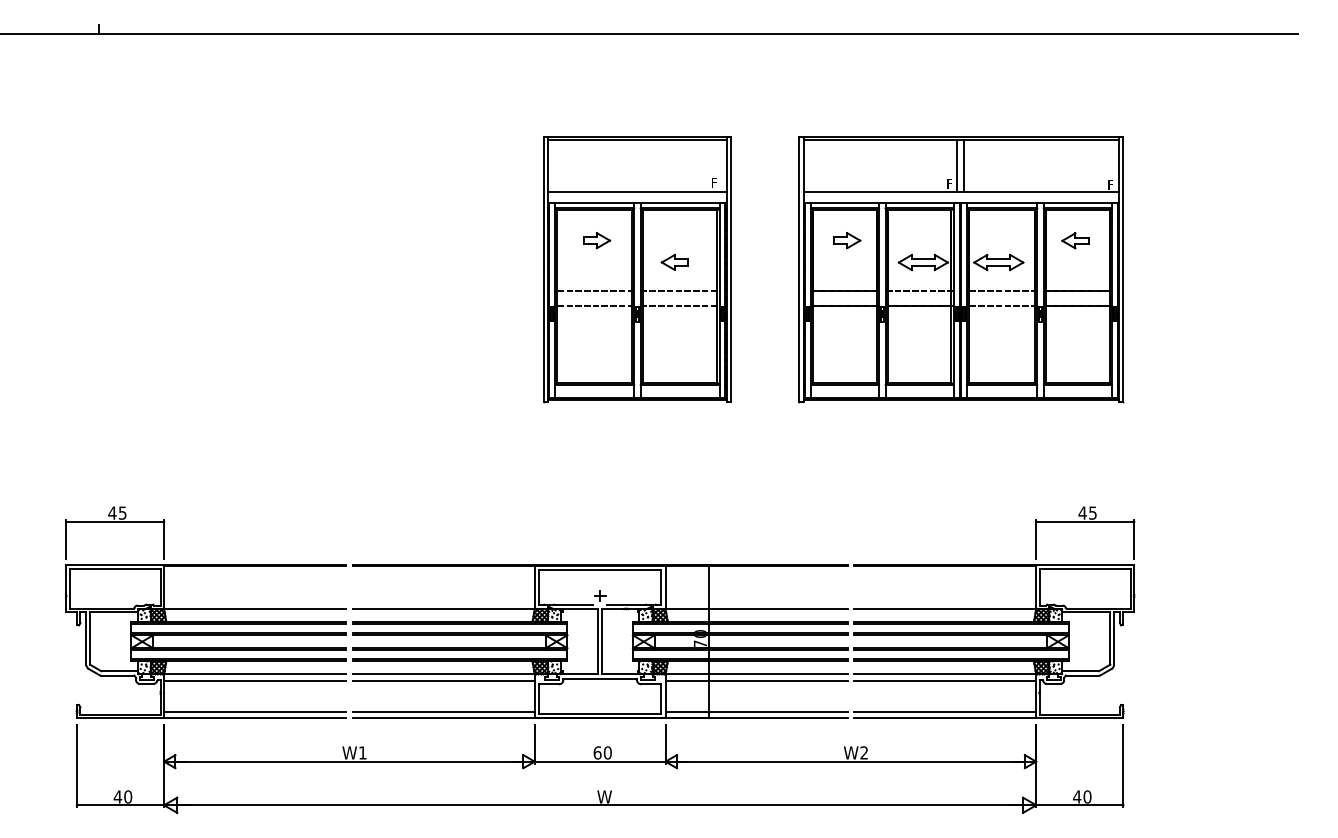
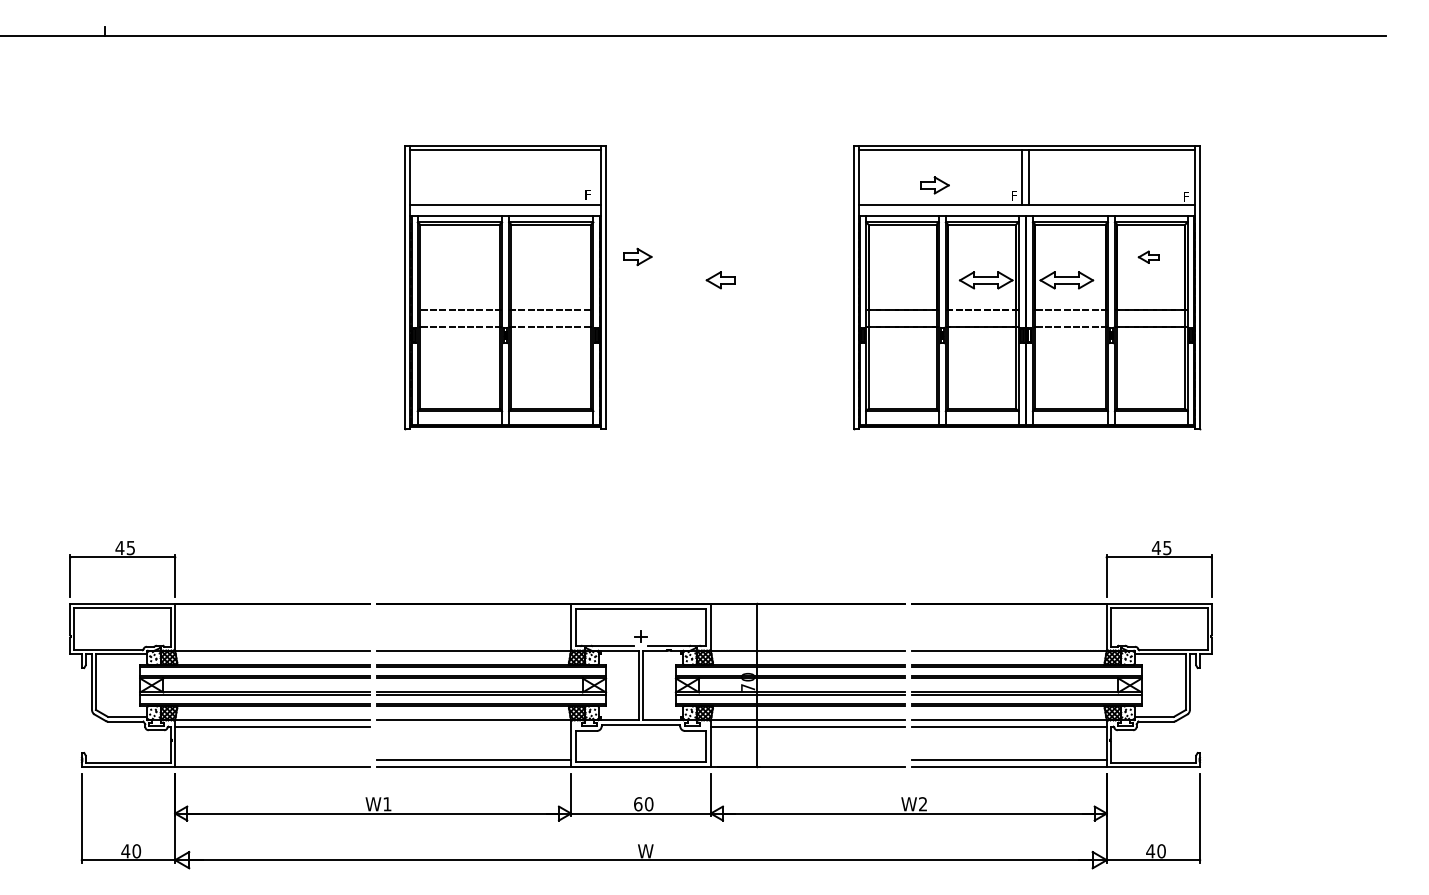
part: (847, 240) -> (935, 185), moved
part: (1075, 240) -> (1148, 256), size x0.7
part: (637, 269) -> (505, 287), moved
line: (443, 681) -> (473, 727), removed
line: (255, 711) -> (272, 759), removed
line: (756, 711) -> (807, 759), removed

